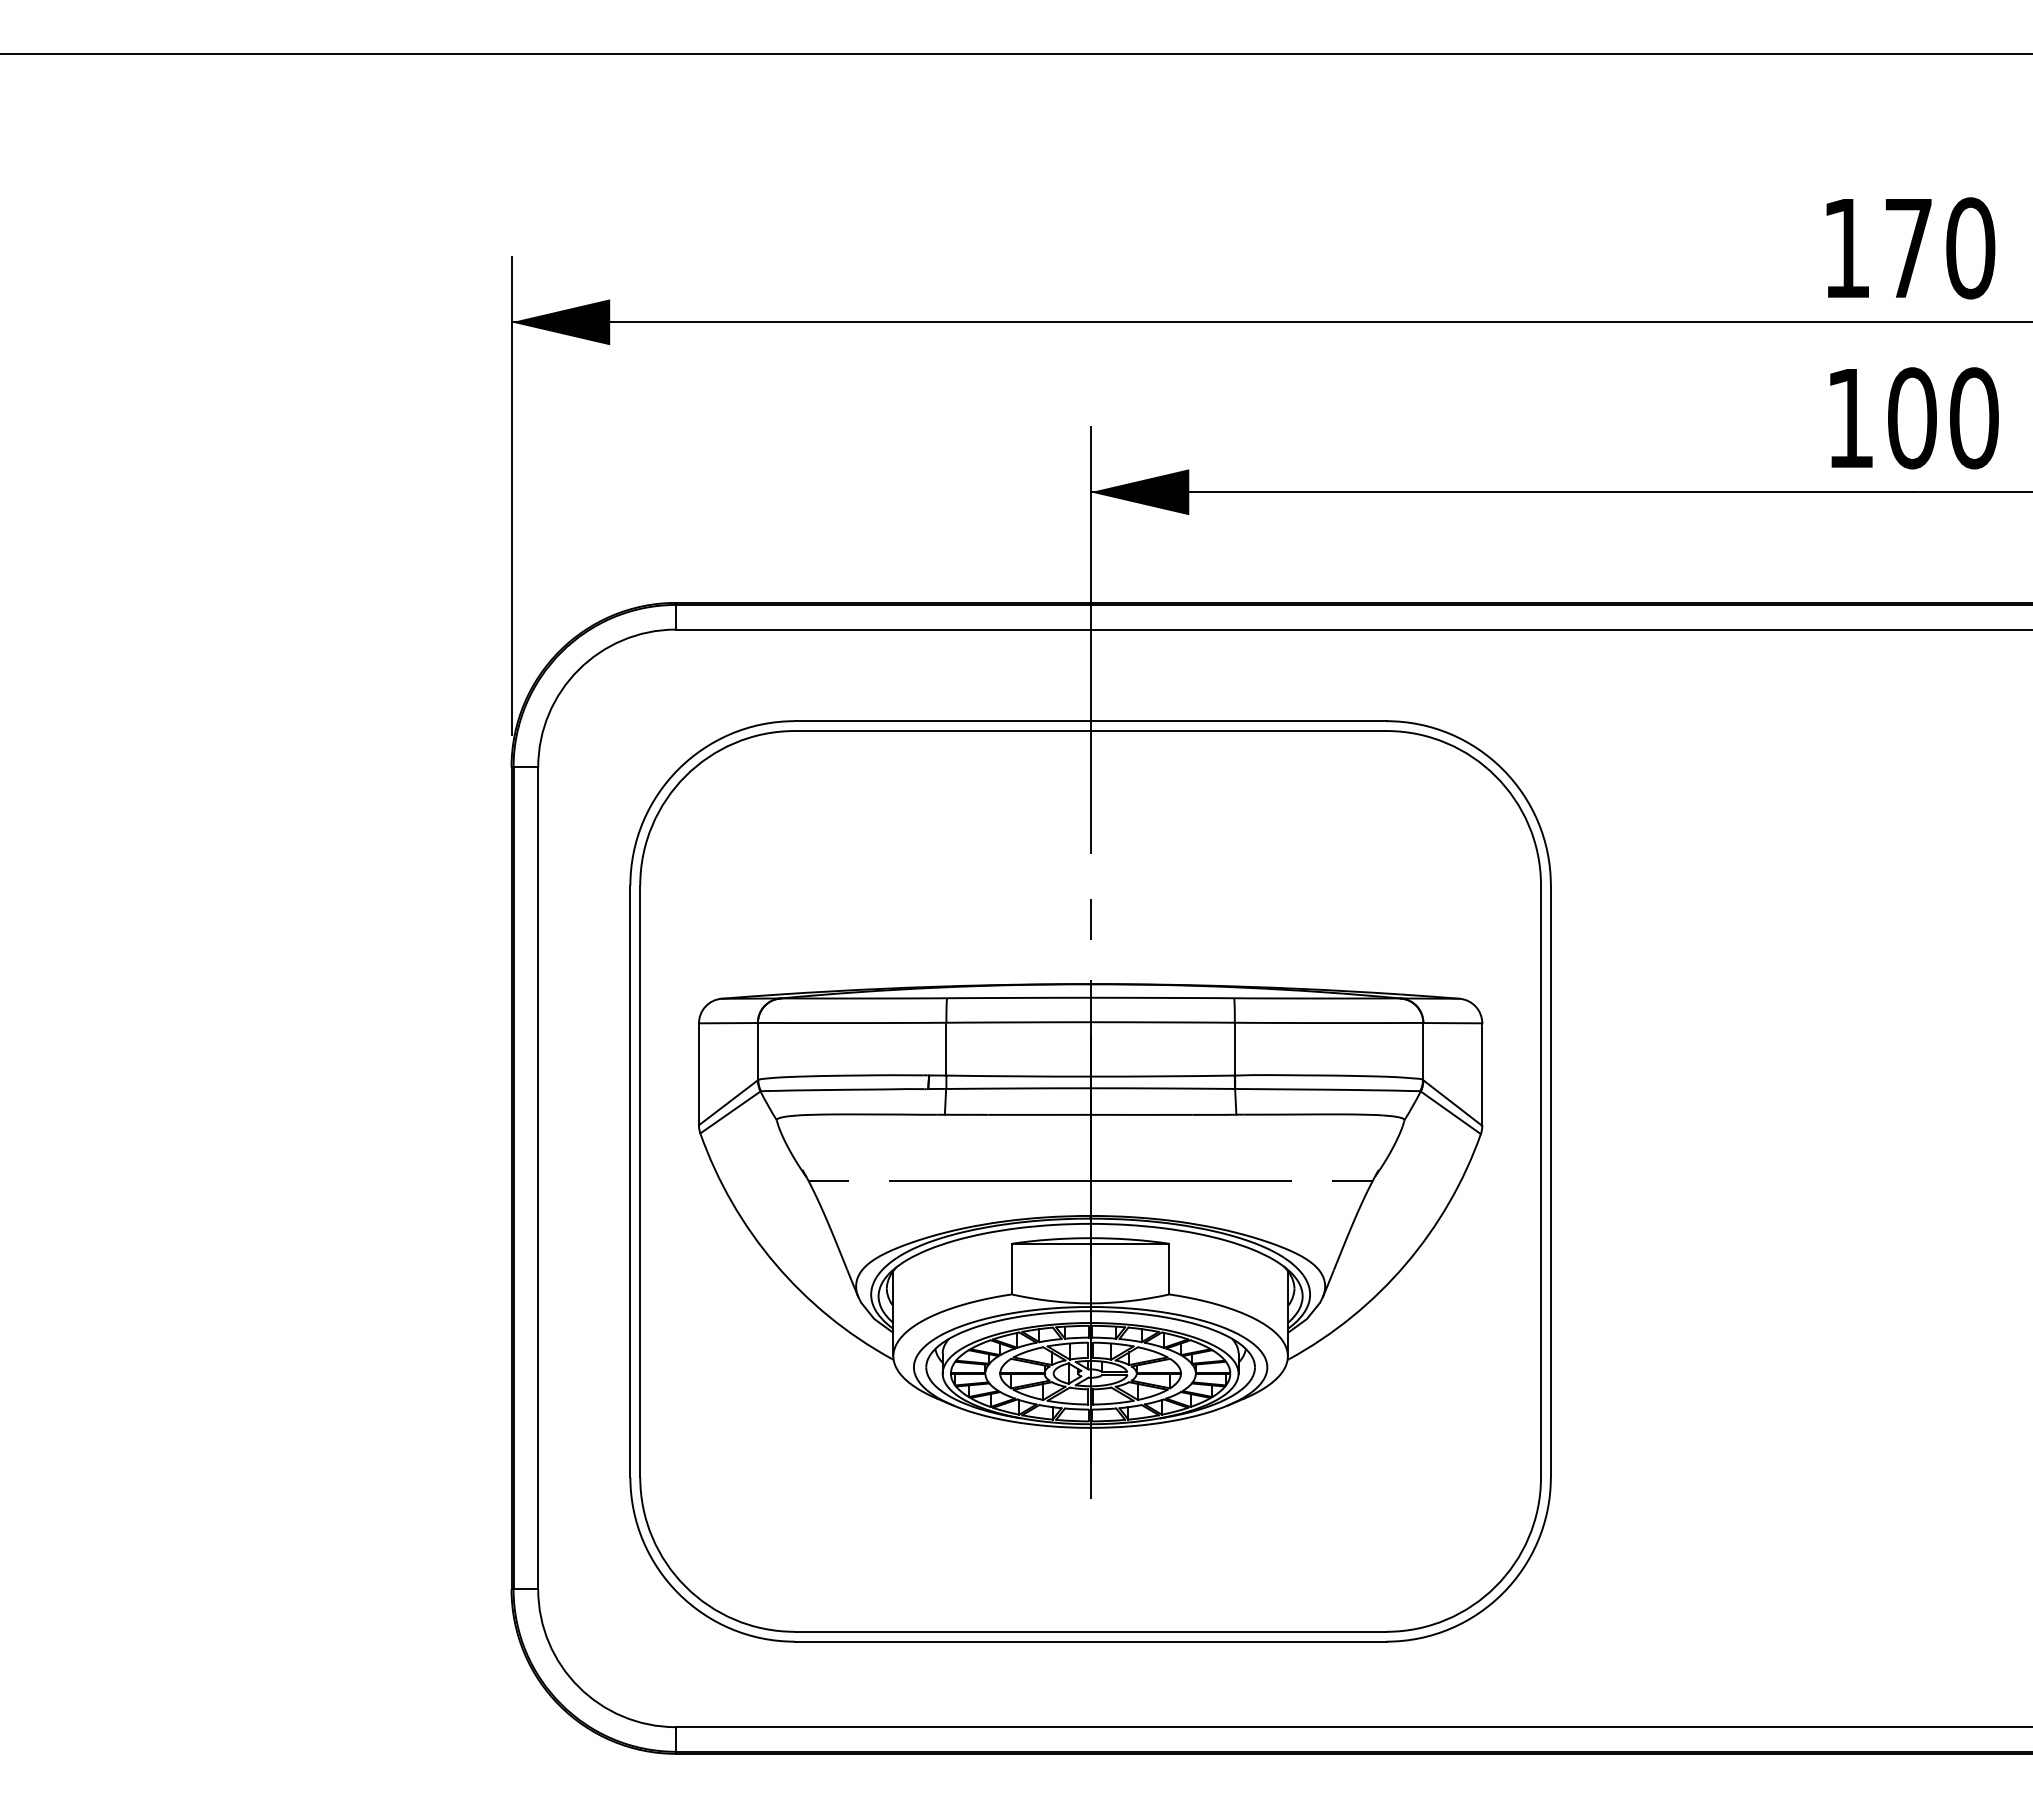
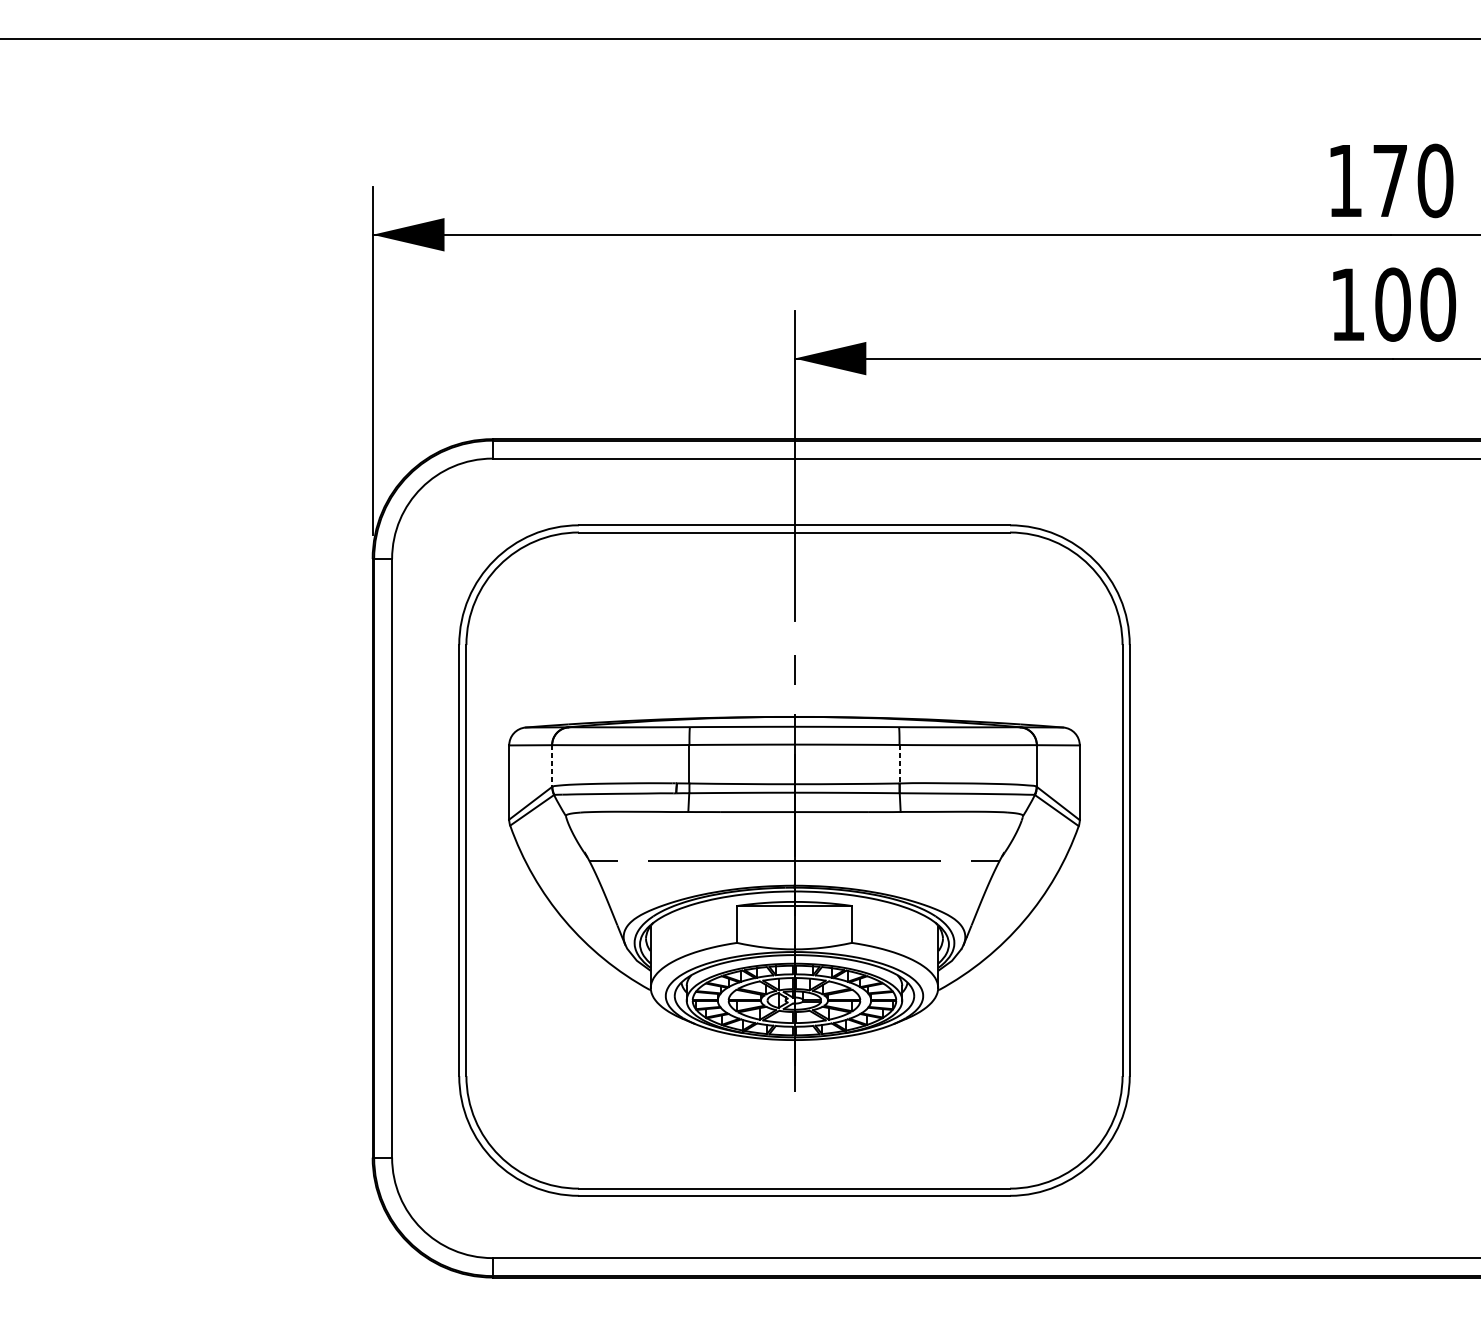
line: (1234, 1049) -> (899, 764), solid -> dashed
line: (757, 1051) -> (551, 765), solid -> dashed

